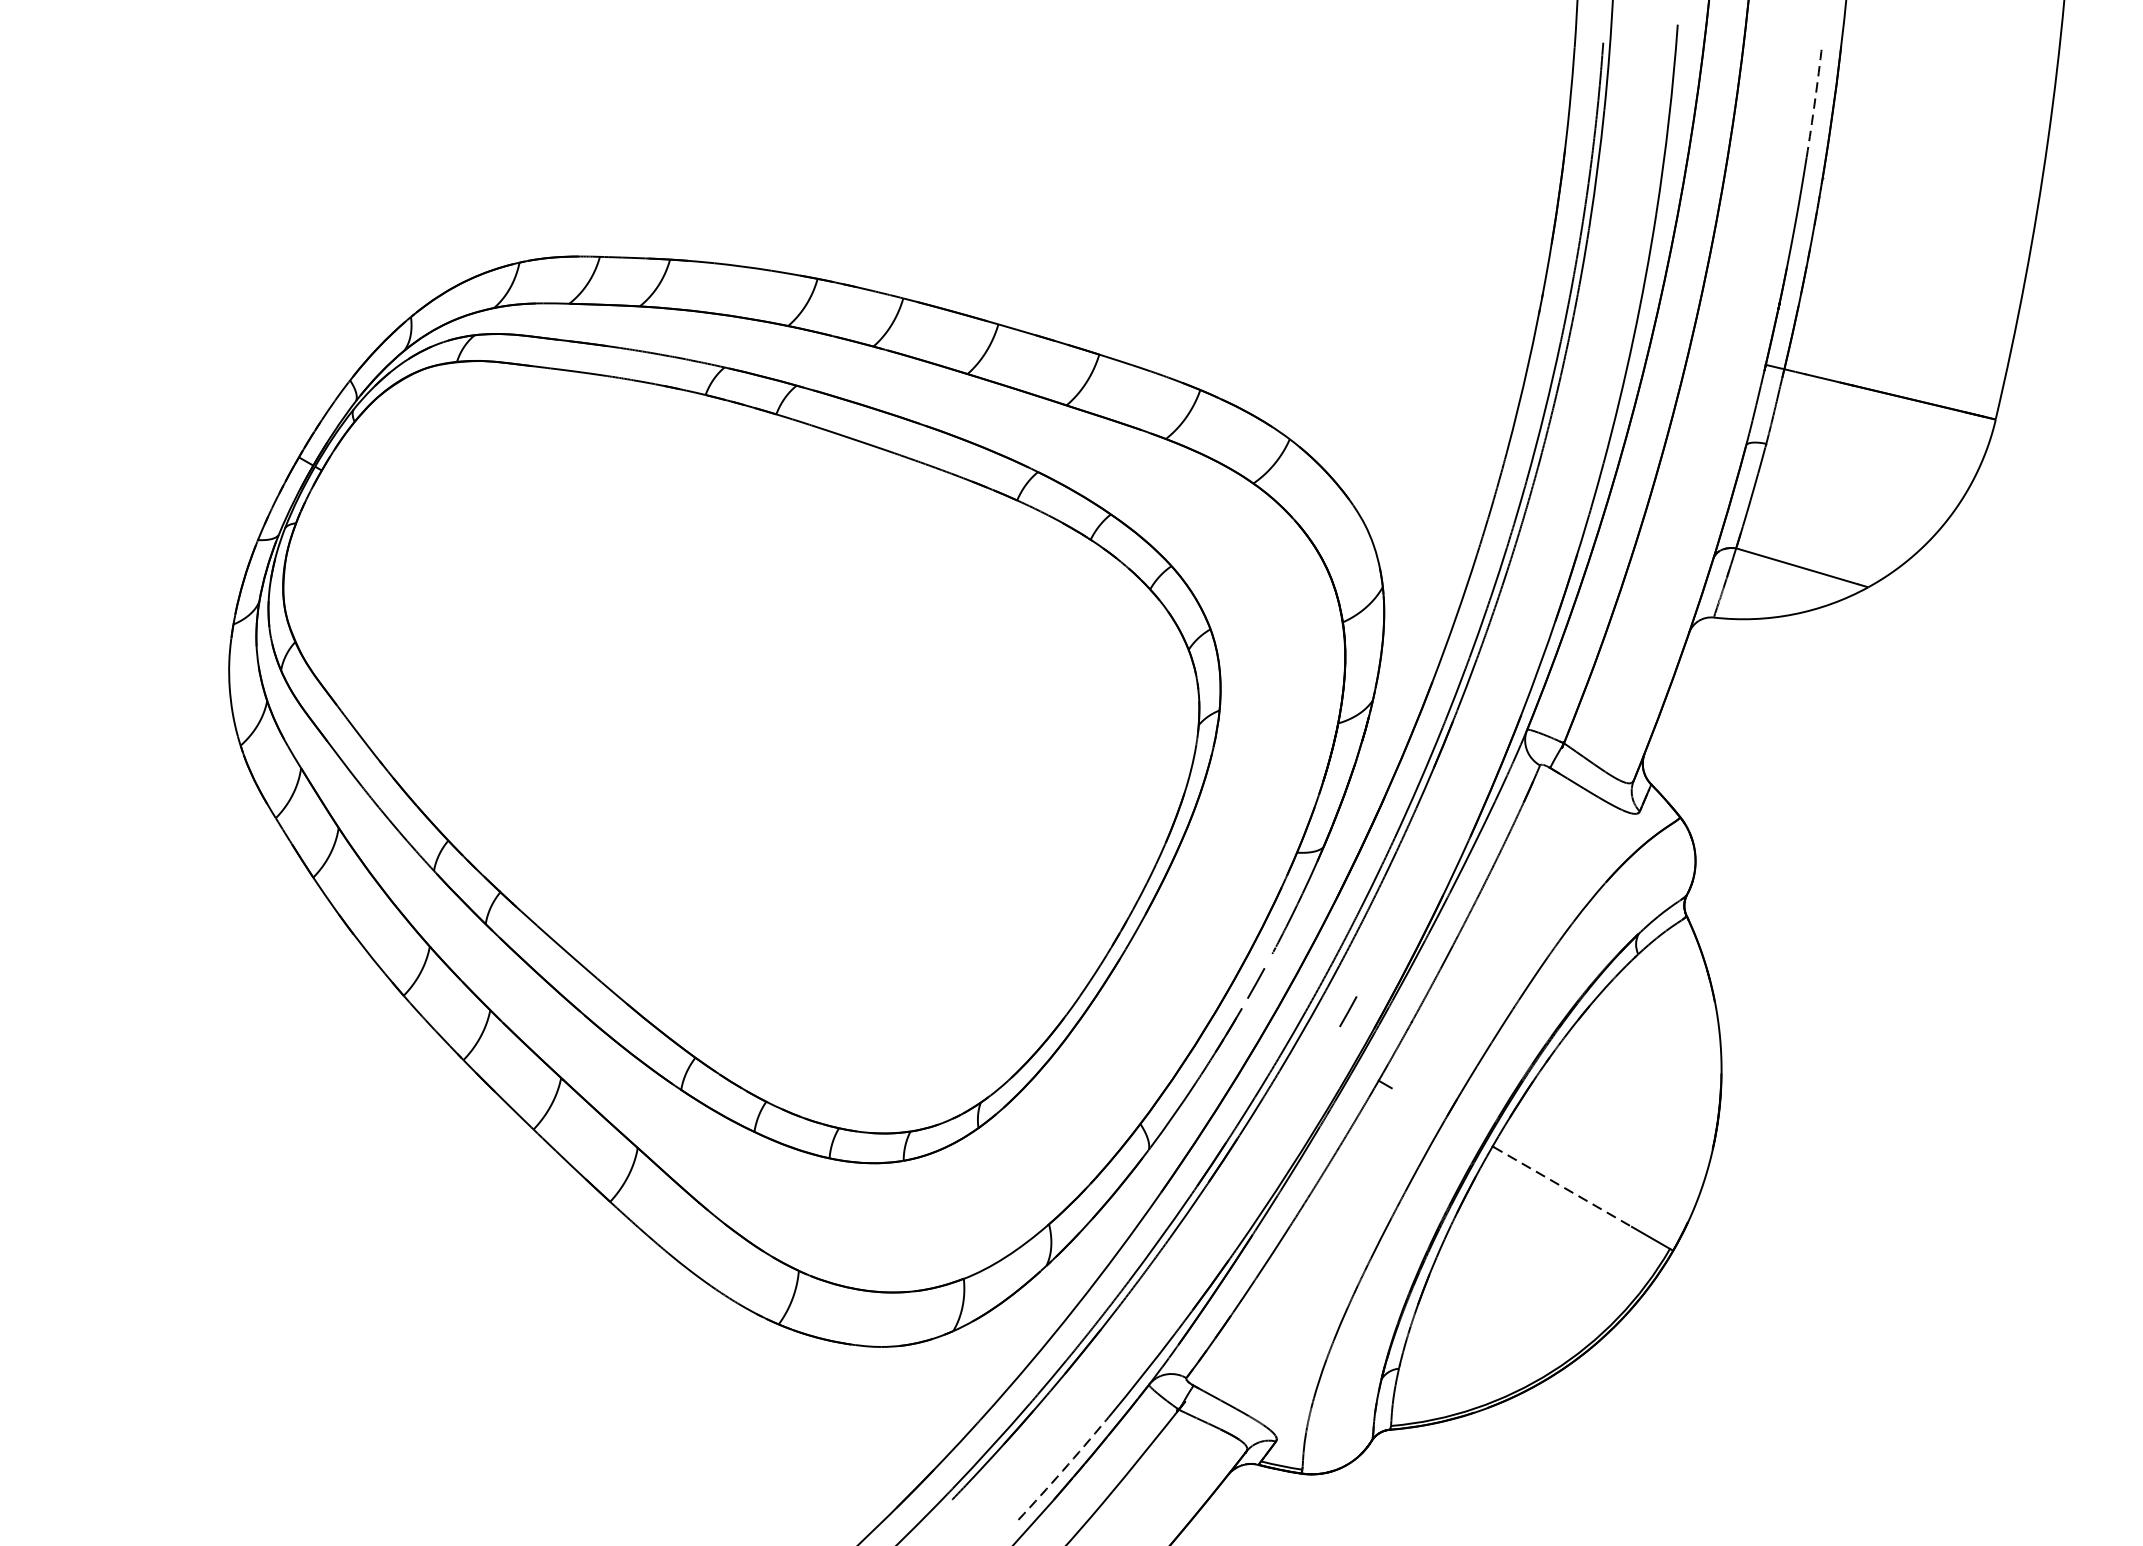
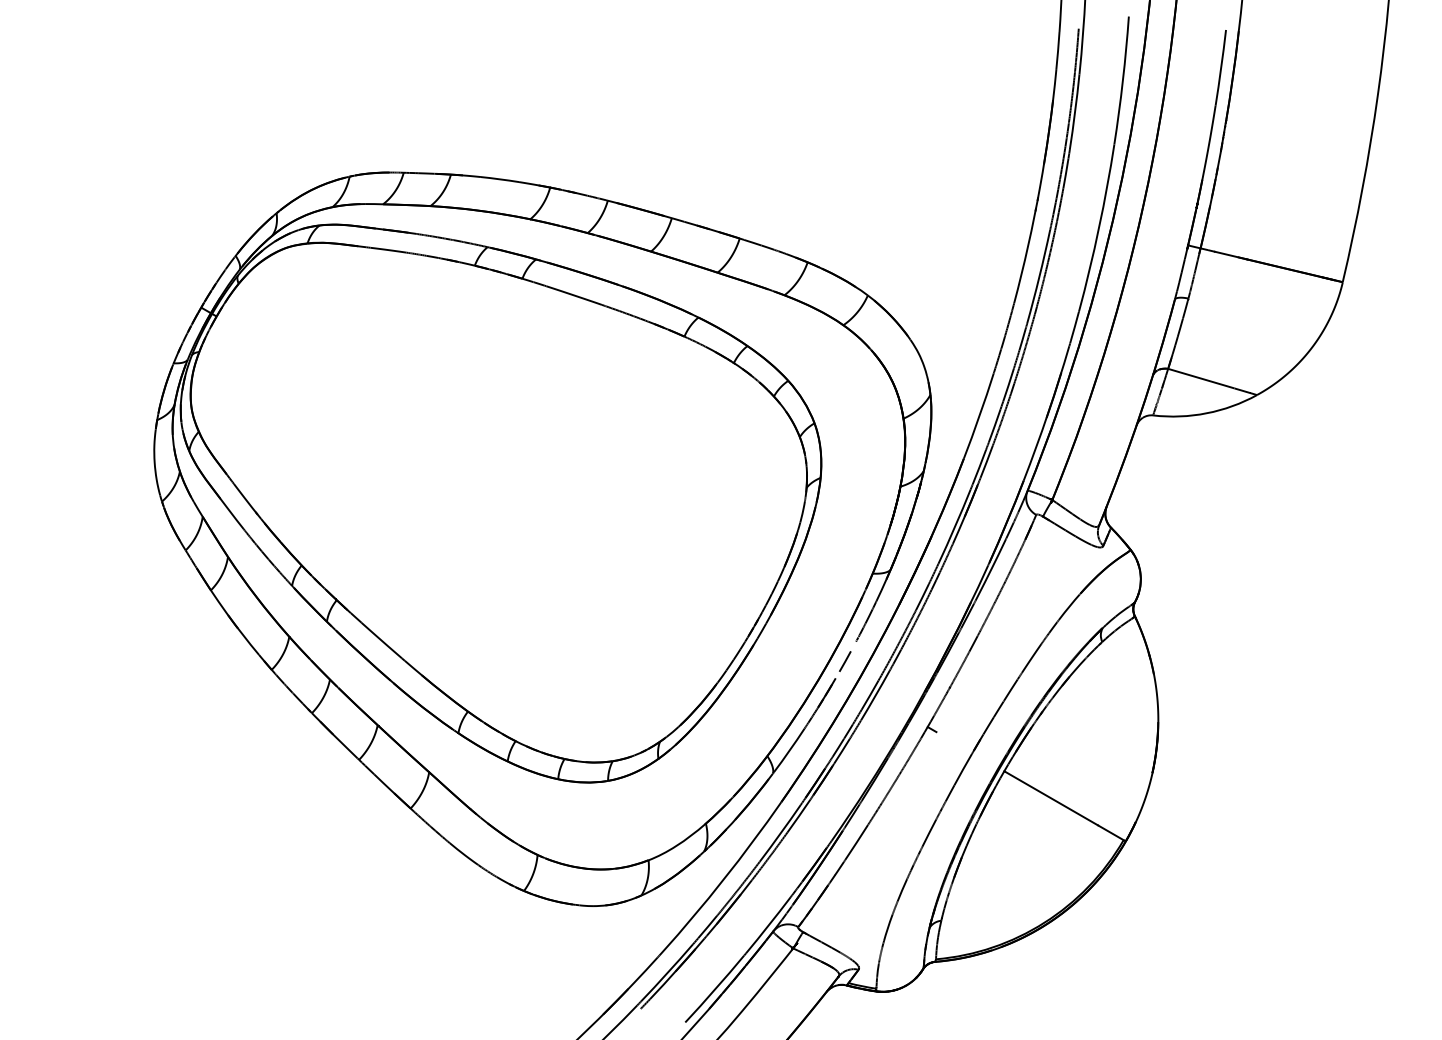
arc: (1815, 100) -> (1221, 67), dashed -> solid
line: (1348, 1011) -> (907, 680), removed
line: (1562, 1186) -> (1051, 798), dashed -> solid
arc: (1063, 1470) -> (715, 989), dashed -> solid

